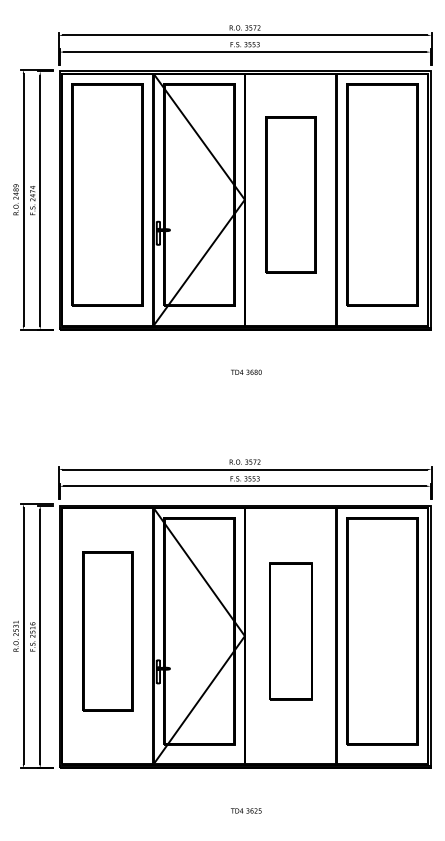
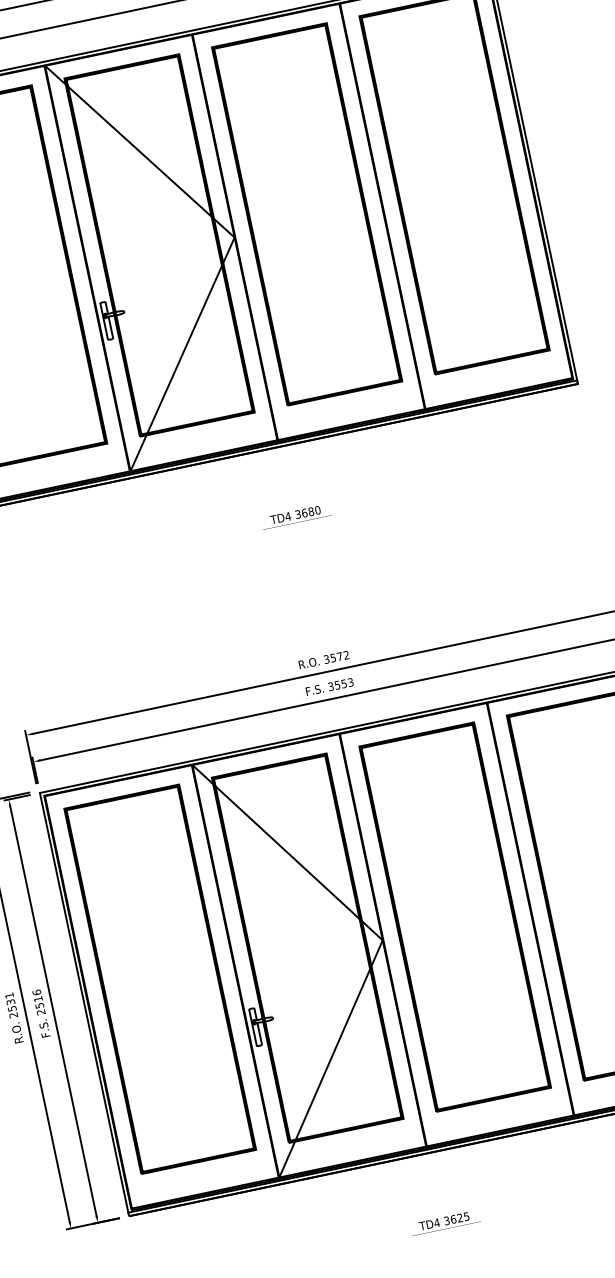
part: (290, 194) -> (306, 213), size x1.43
part: (107, 631) -> (159, 979), size x1.43
part: (290, 631) -> (454, 917), size x1.67

